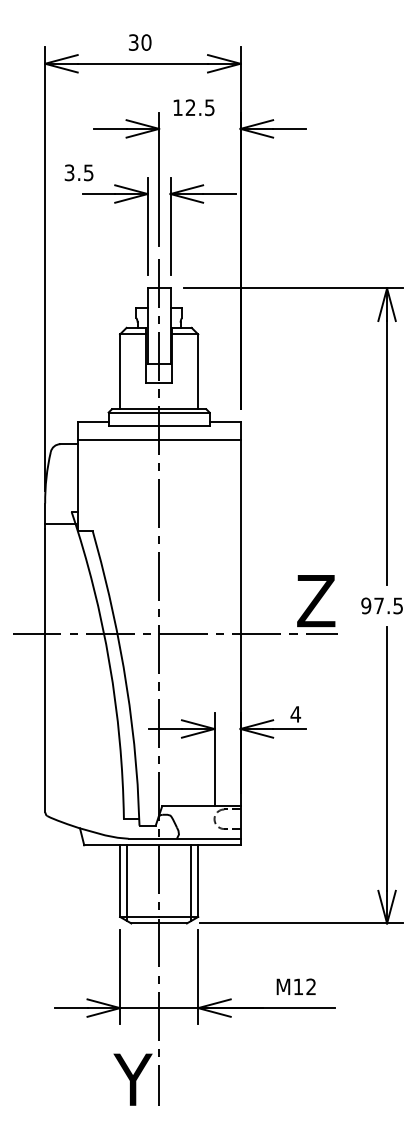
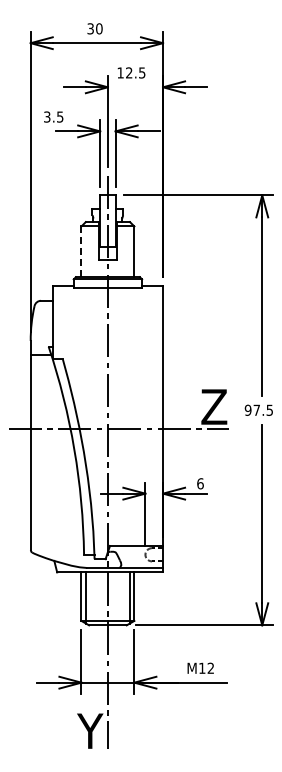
line: (120, 372) -> (81, 252), solid -> dashed
line: (158, 439) -> (107, 297), removed
text: (294, 713) -> (199, 483), 4 -> 6

